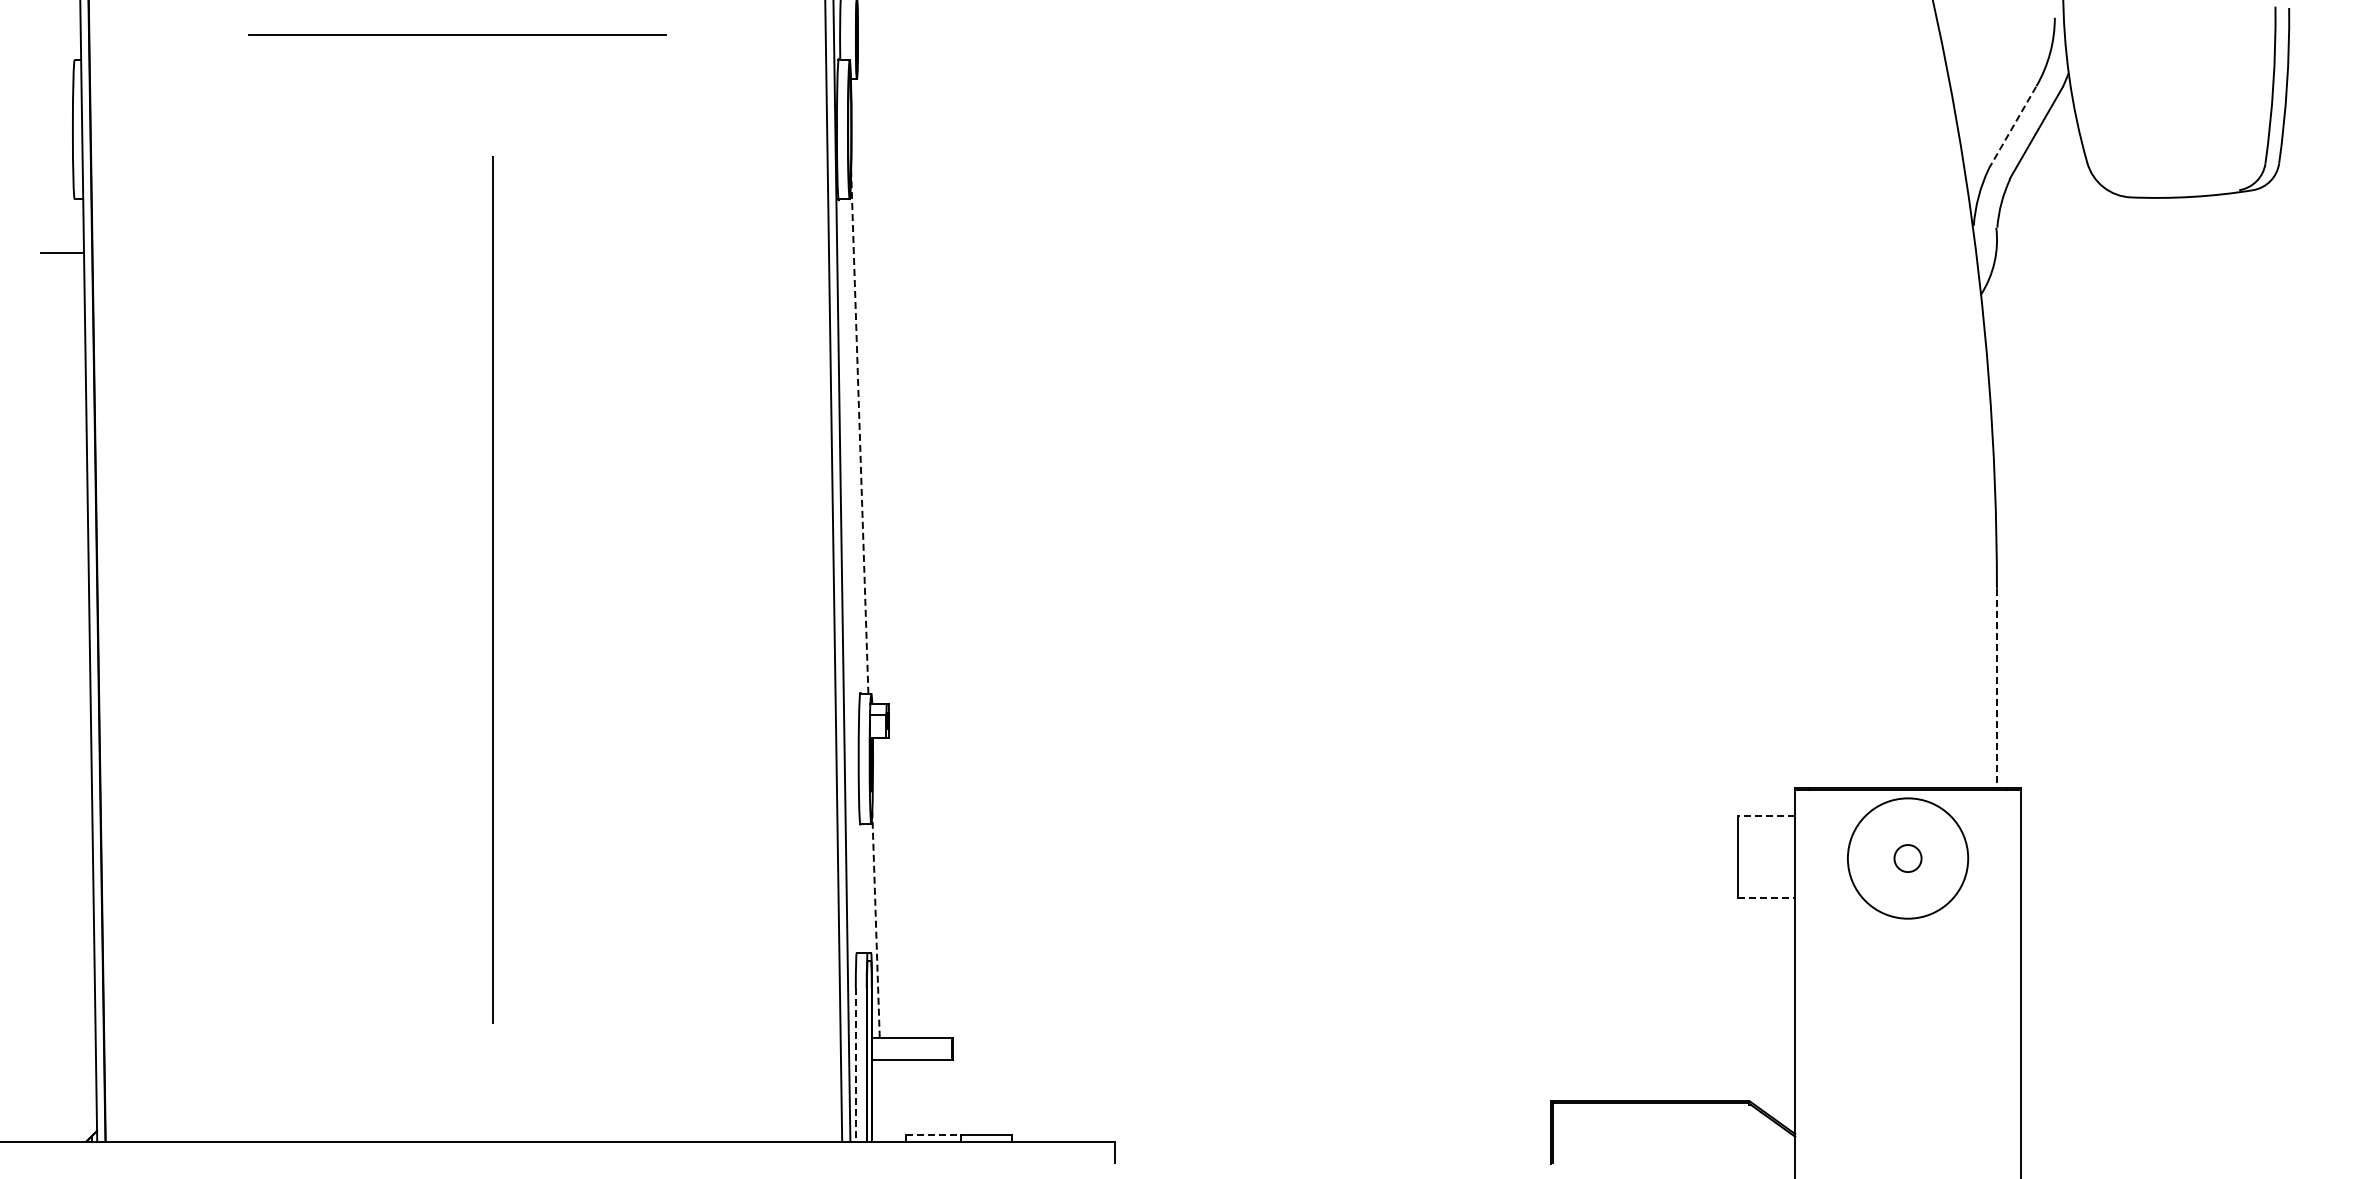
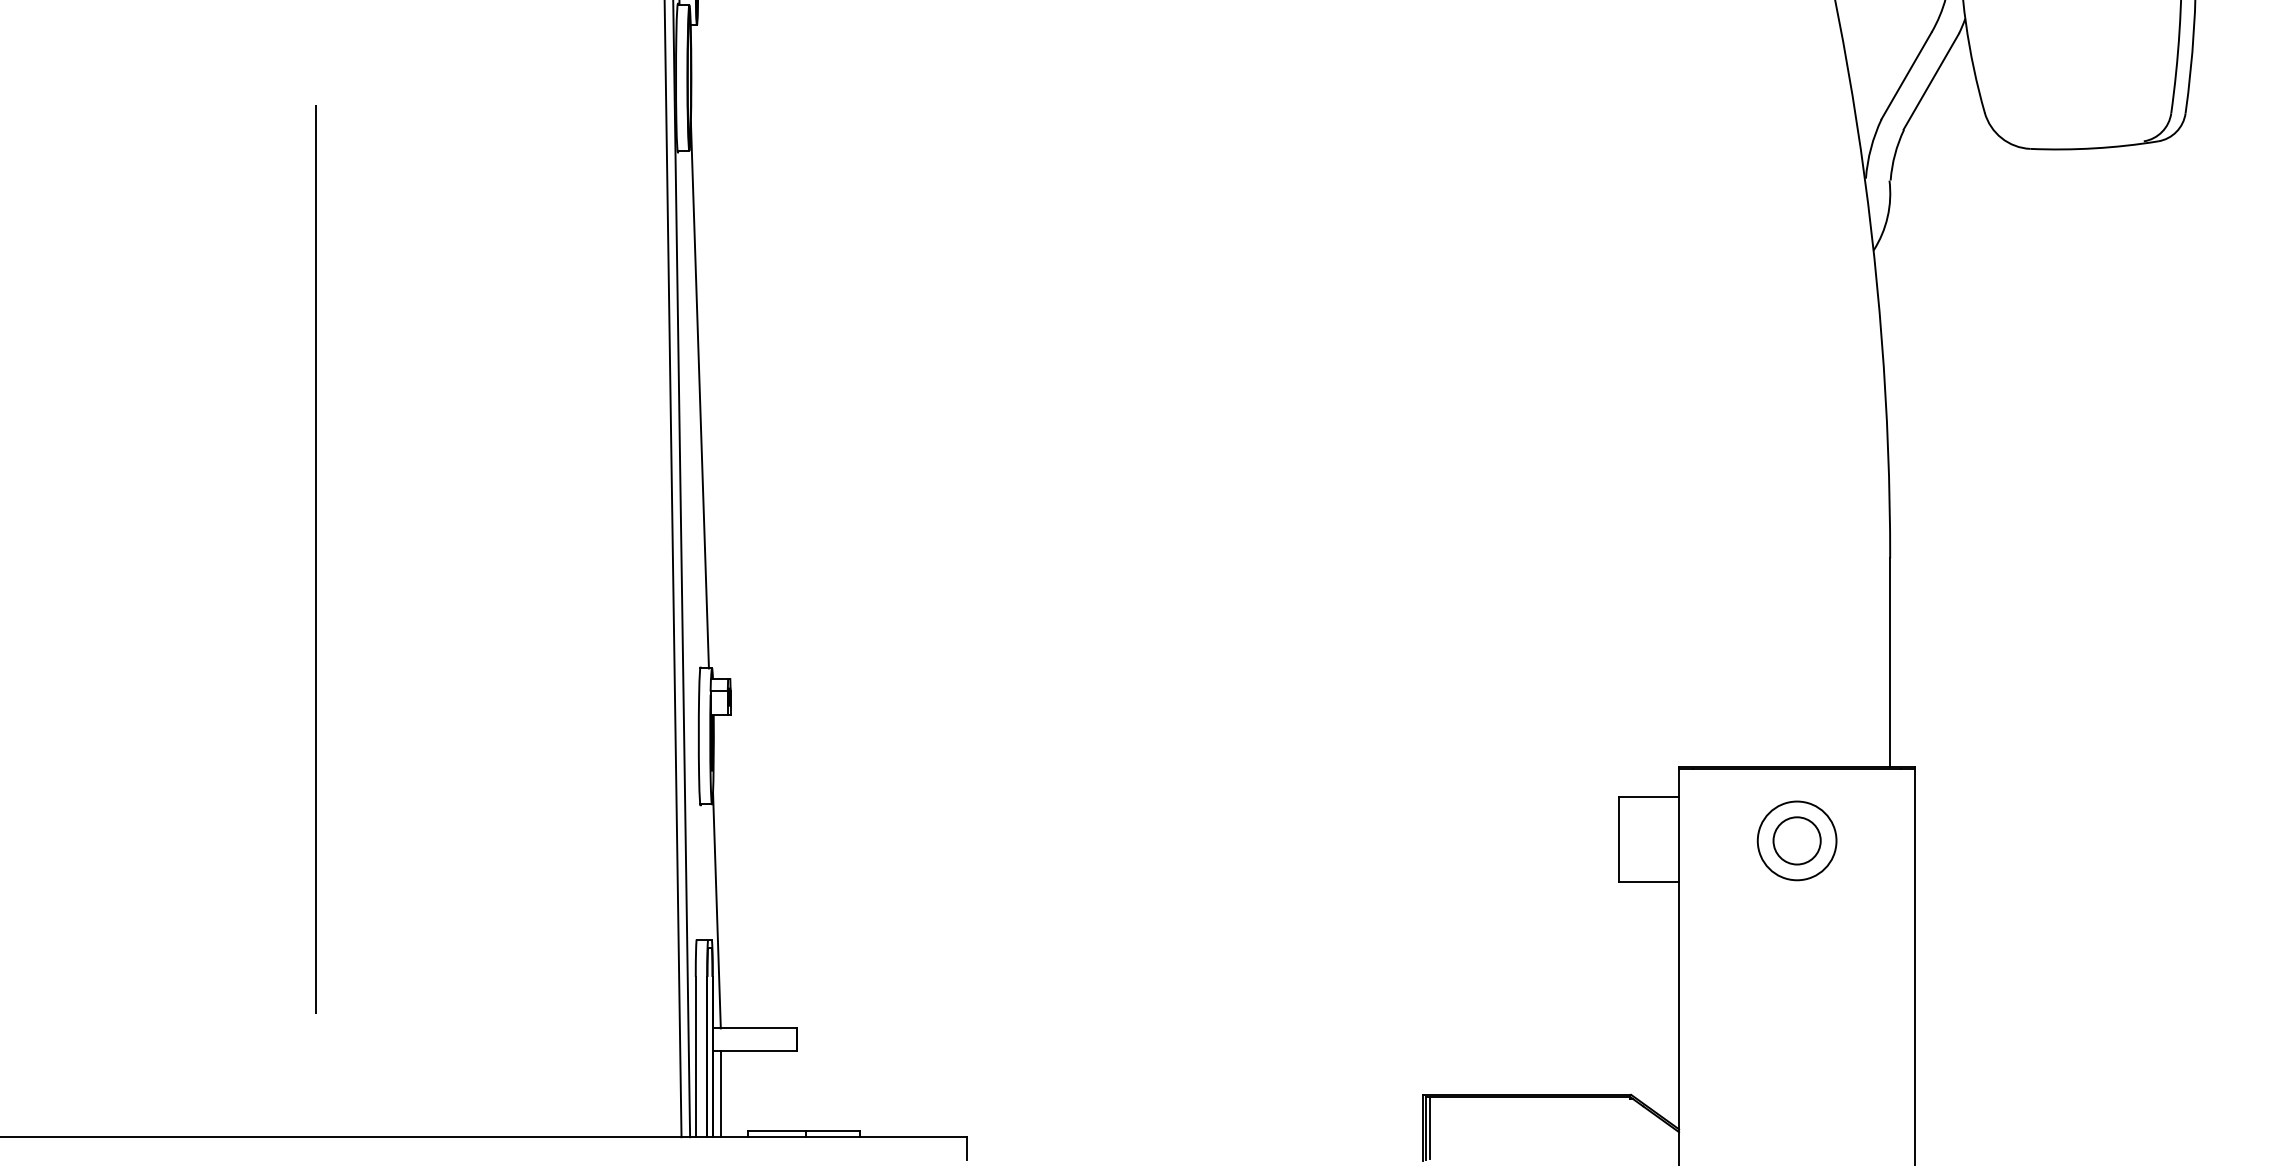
line: (2012, 127) -> (1906, 75), dashed -> solid
line: (859, 433) -> (699, 396), dashed -> solid
line: (1996, 688) -> (1889, 662), dashed -> solid
line: (1766, 816) -> (1648, 796), dashed -> solid
circle: (1907, 858) -> (1796, 840), size x0.62
circle: (1907, 858) -> (1796, 840), size x1.67
line: (1766, 898) -> (1648, 882), dashed -> solid
line: (876, 925) -> (717, 910), dashed -> solid
line: (855, 1065) -> (695, 1057), dashed -> solid
line: (880, 1100) -> (721, 1094), added
line: (1557, 1132) -> (1430, 1127), added
line: (933, 1135) -> (777, 1130), dashed -> solid

